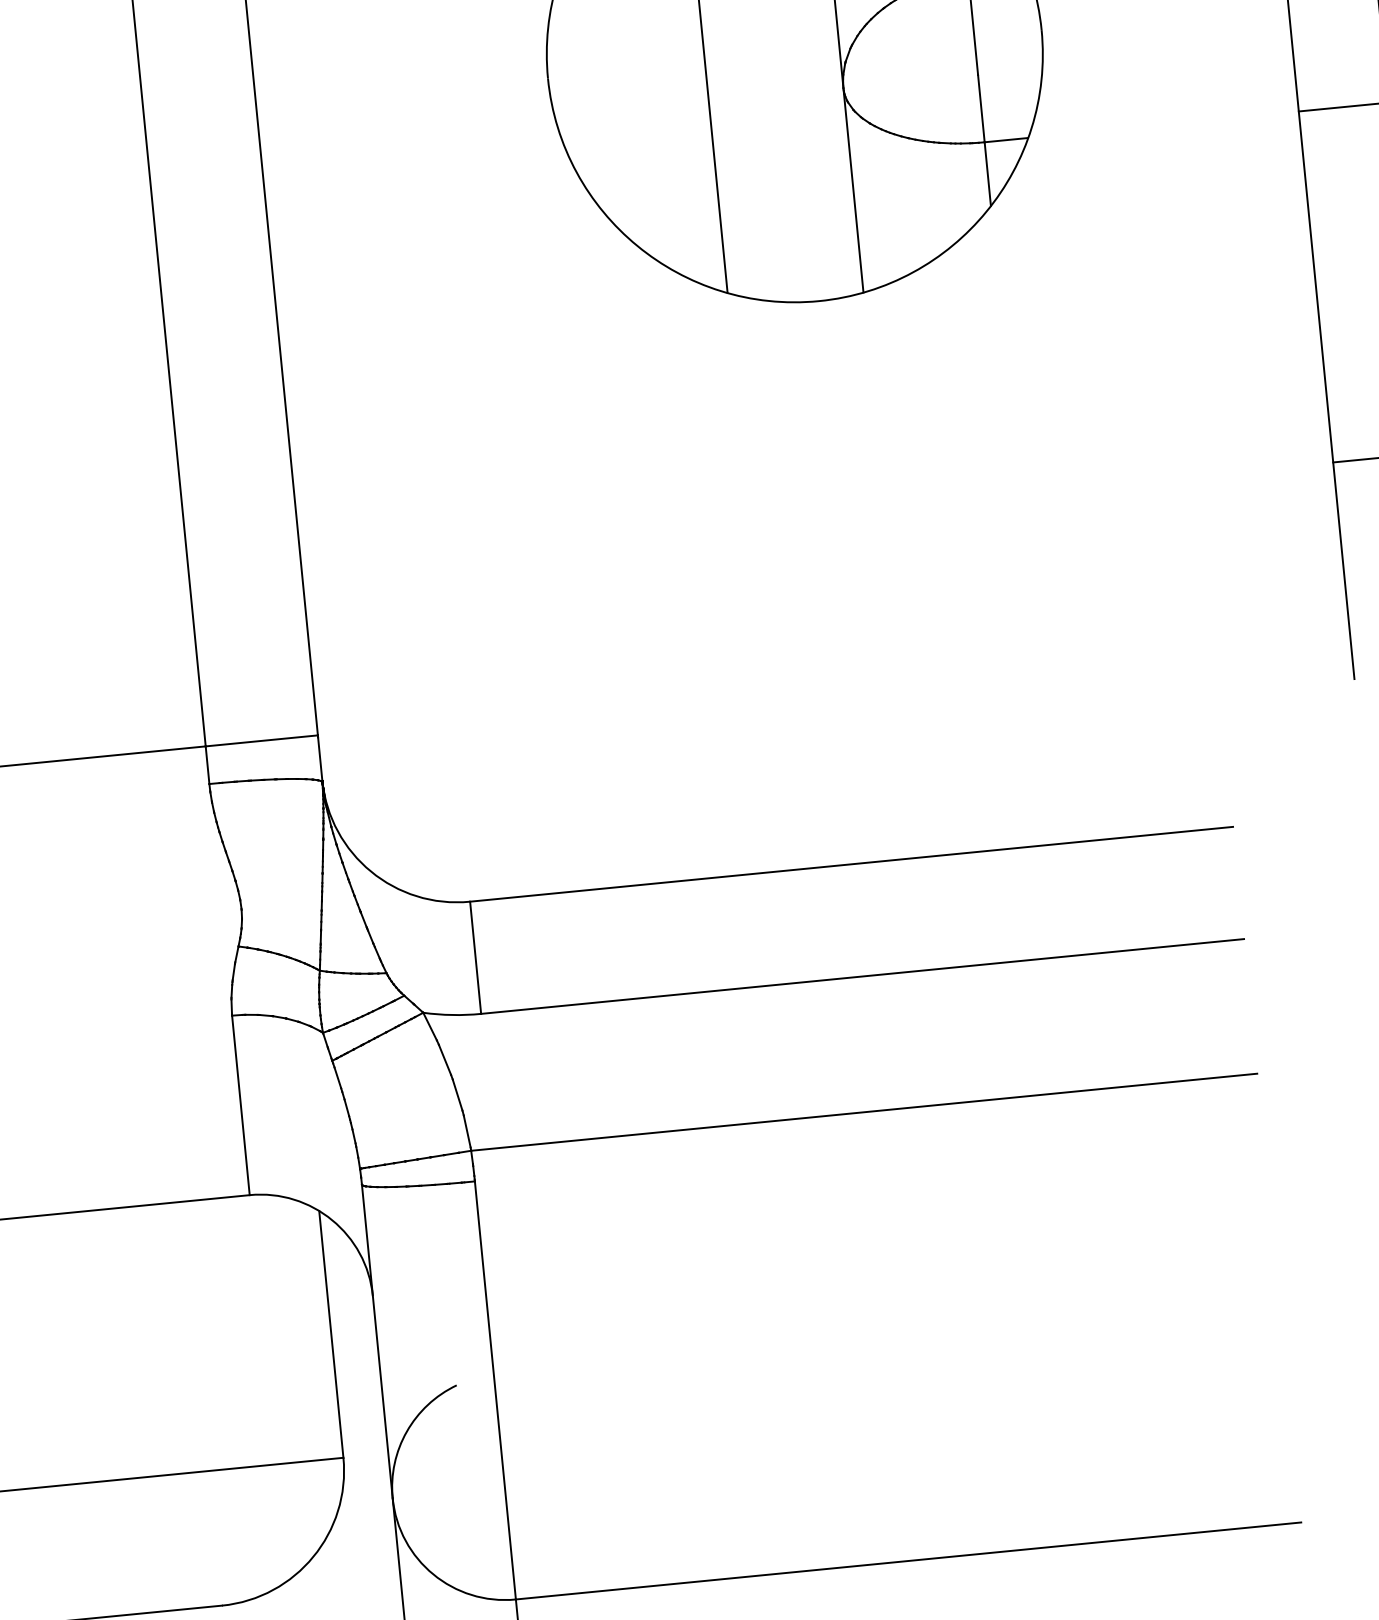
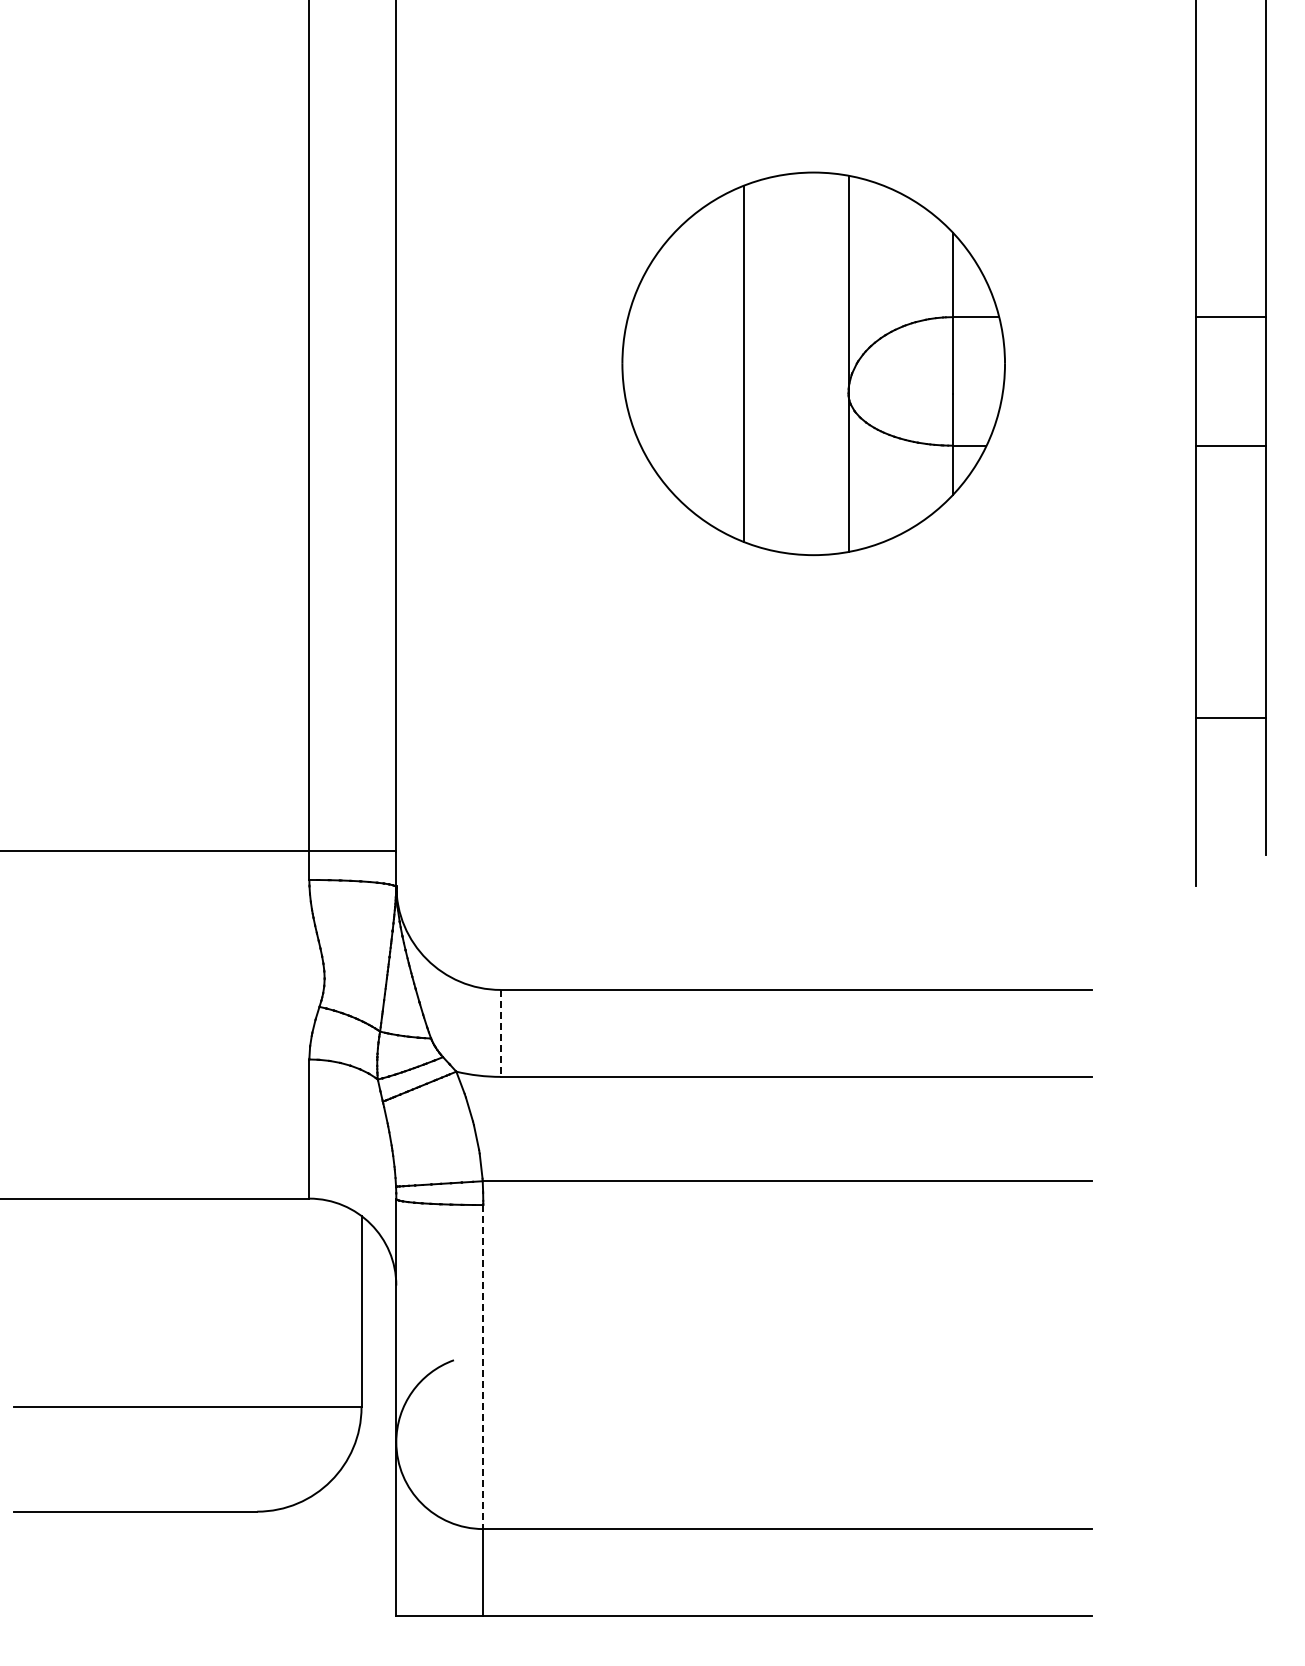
line: (475, 957) -> (500, 1033), solid -> dashed
line: (495, 1390) -> (483, 1367), solid -> dashed

